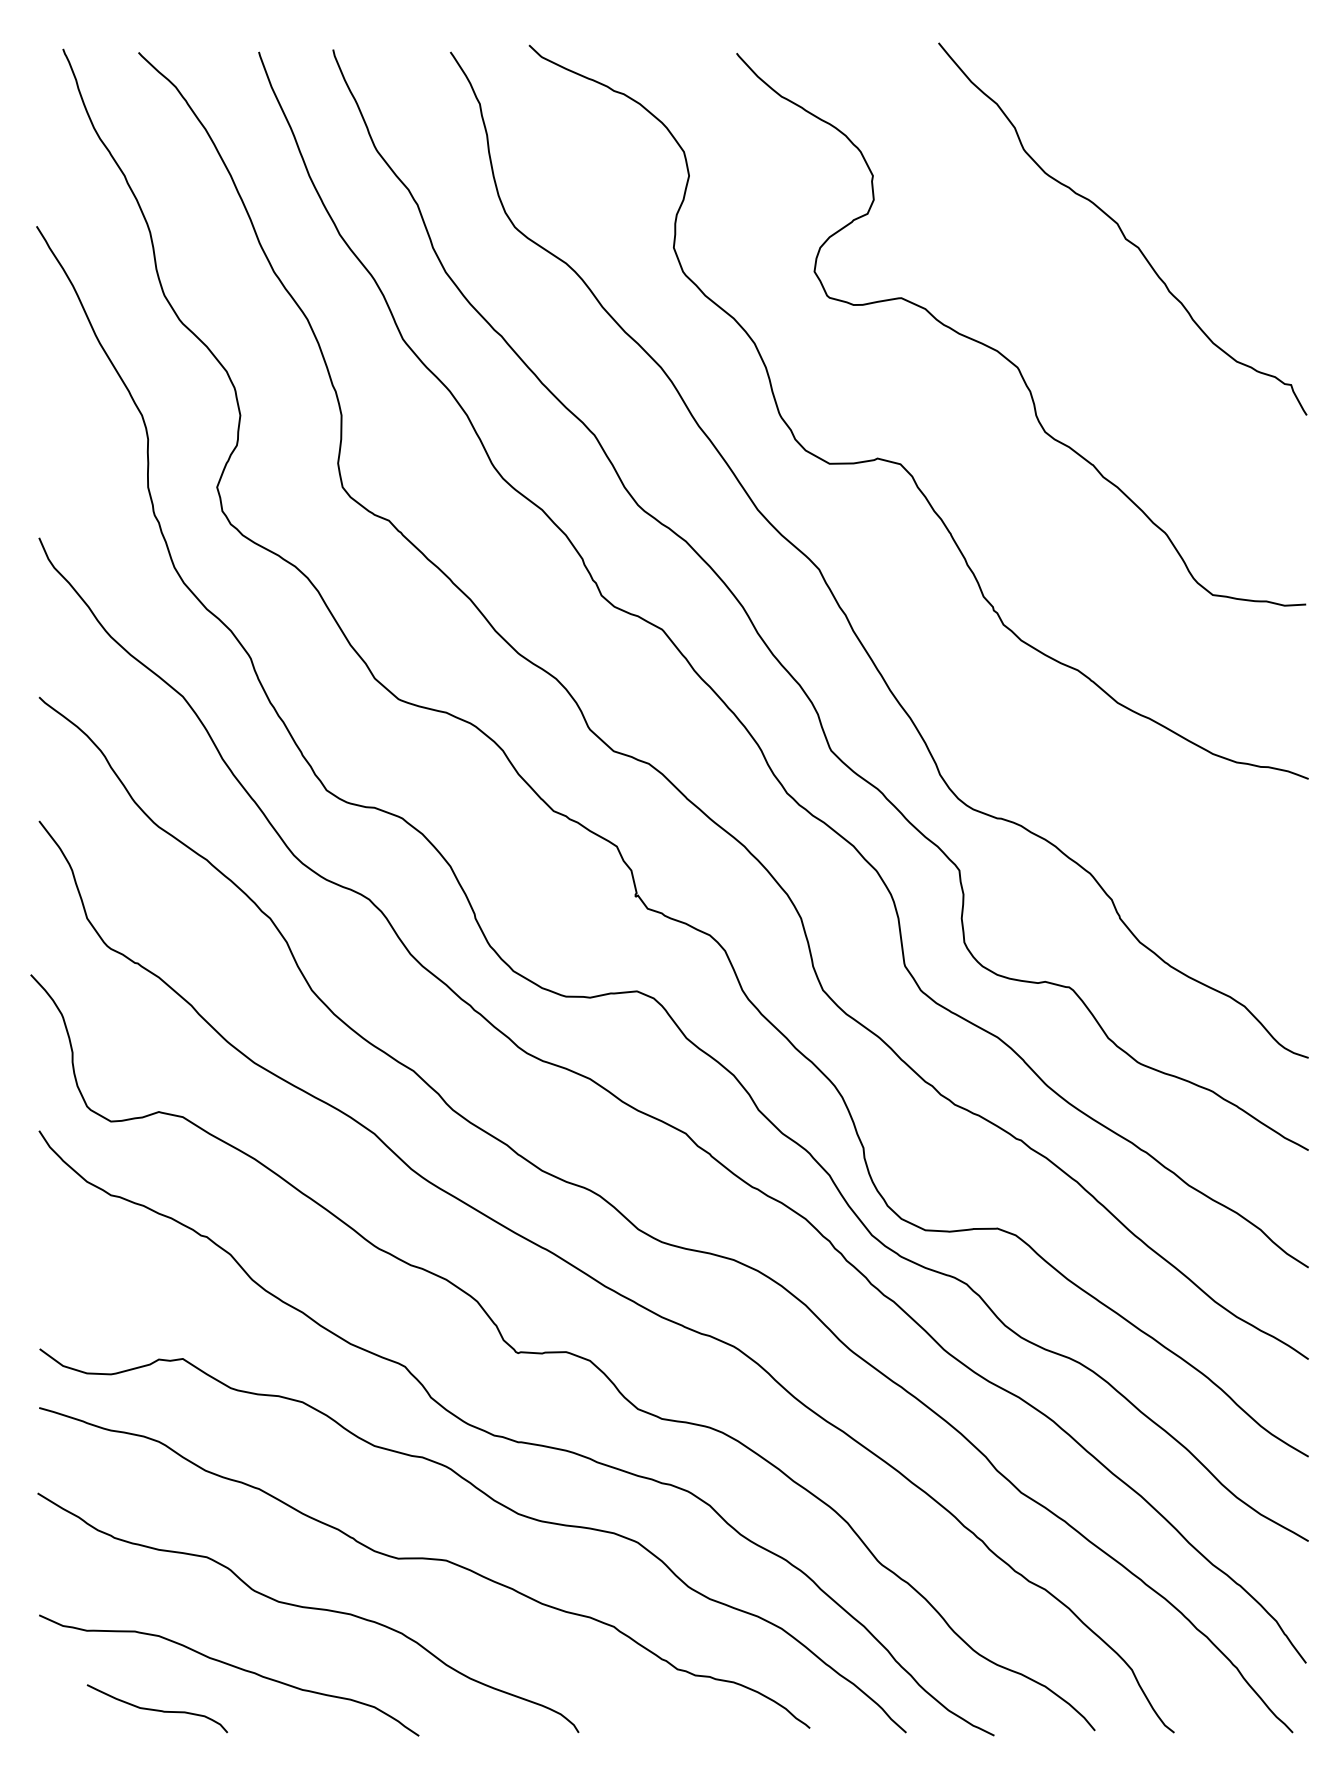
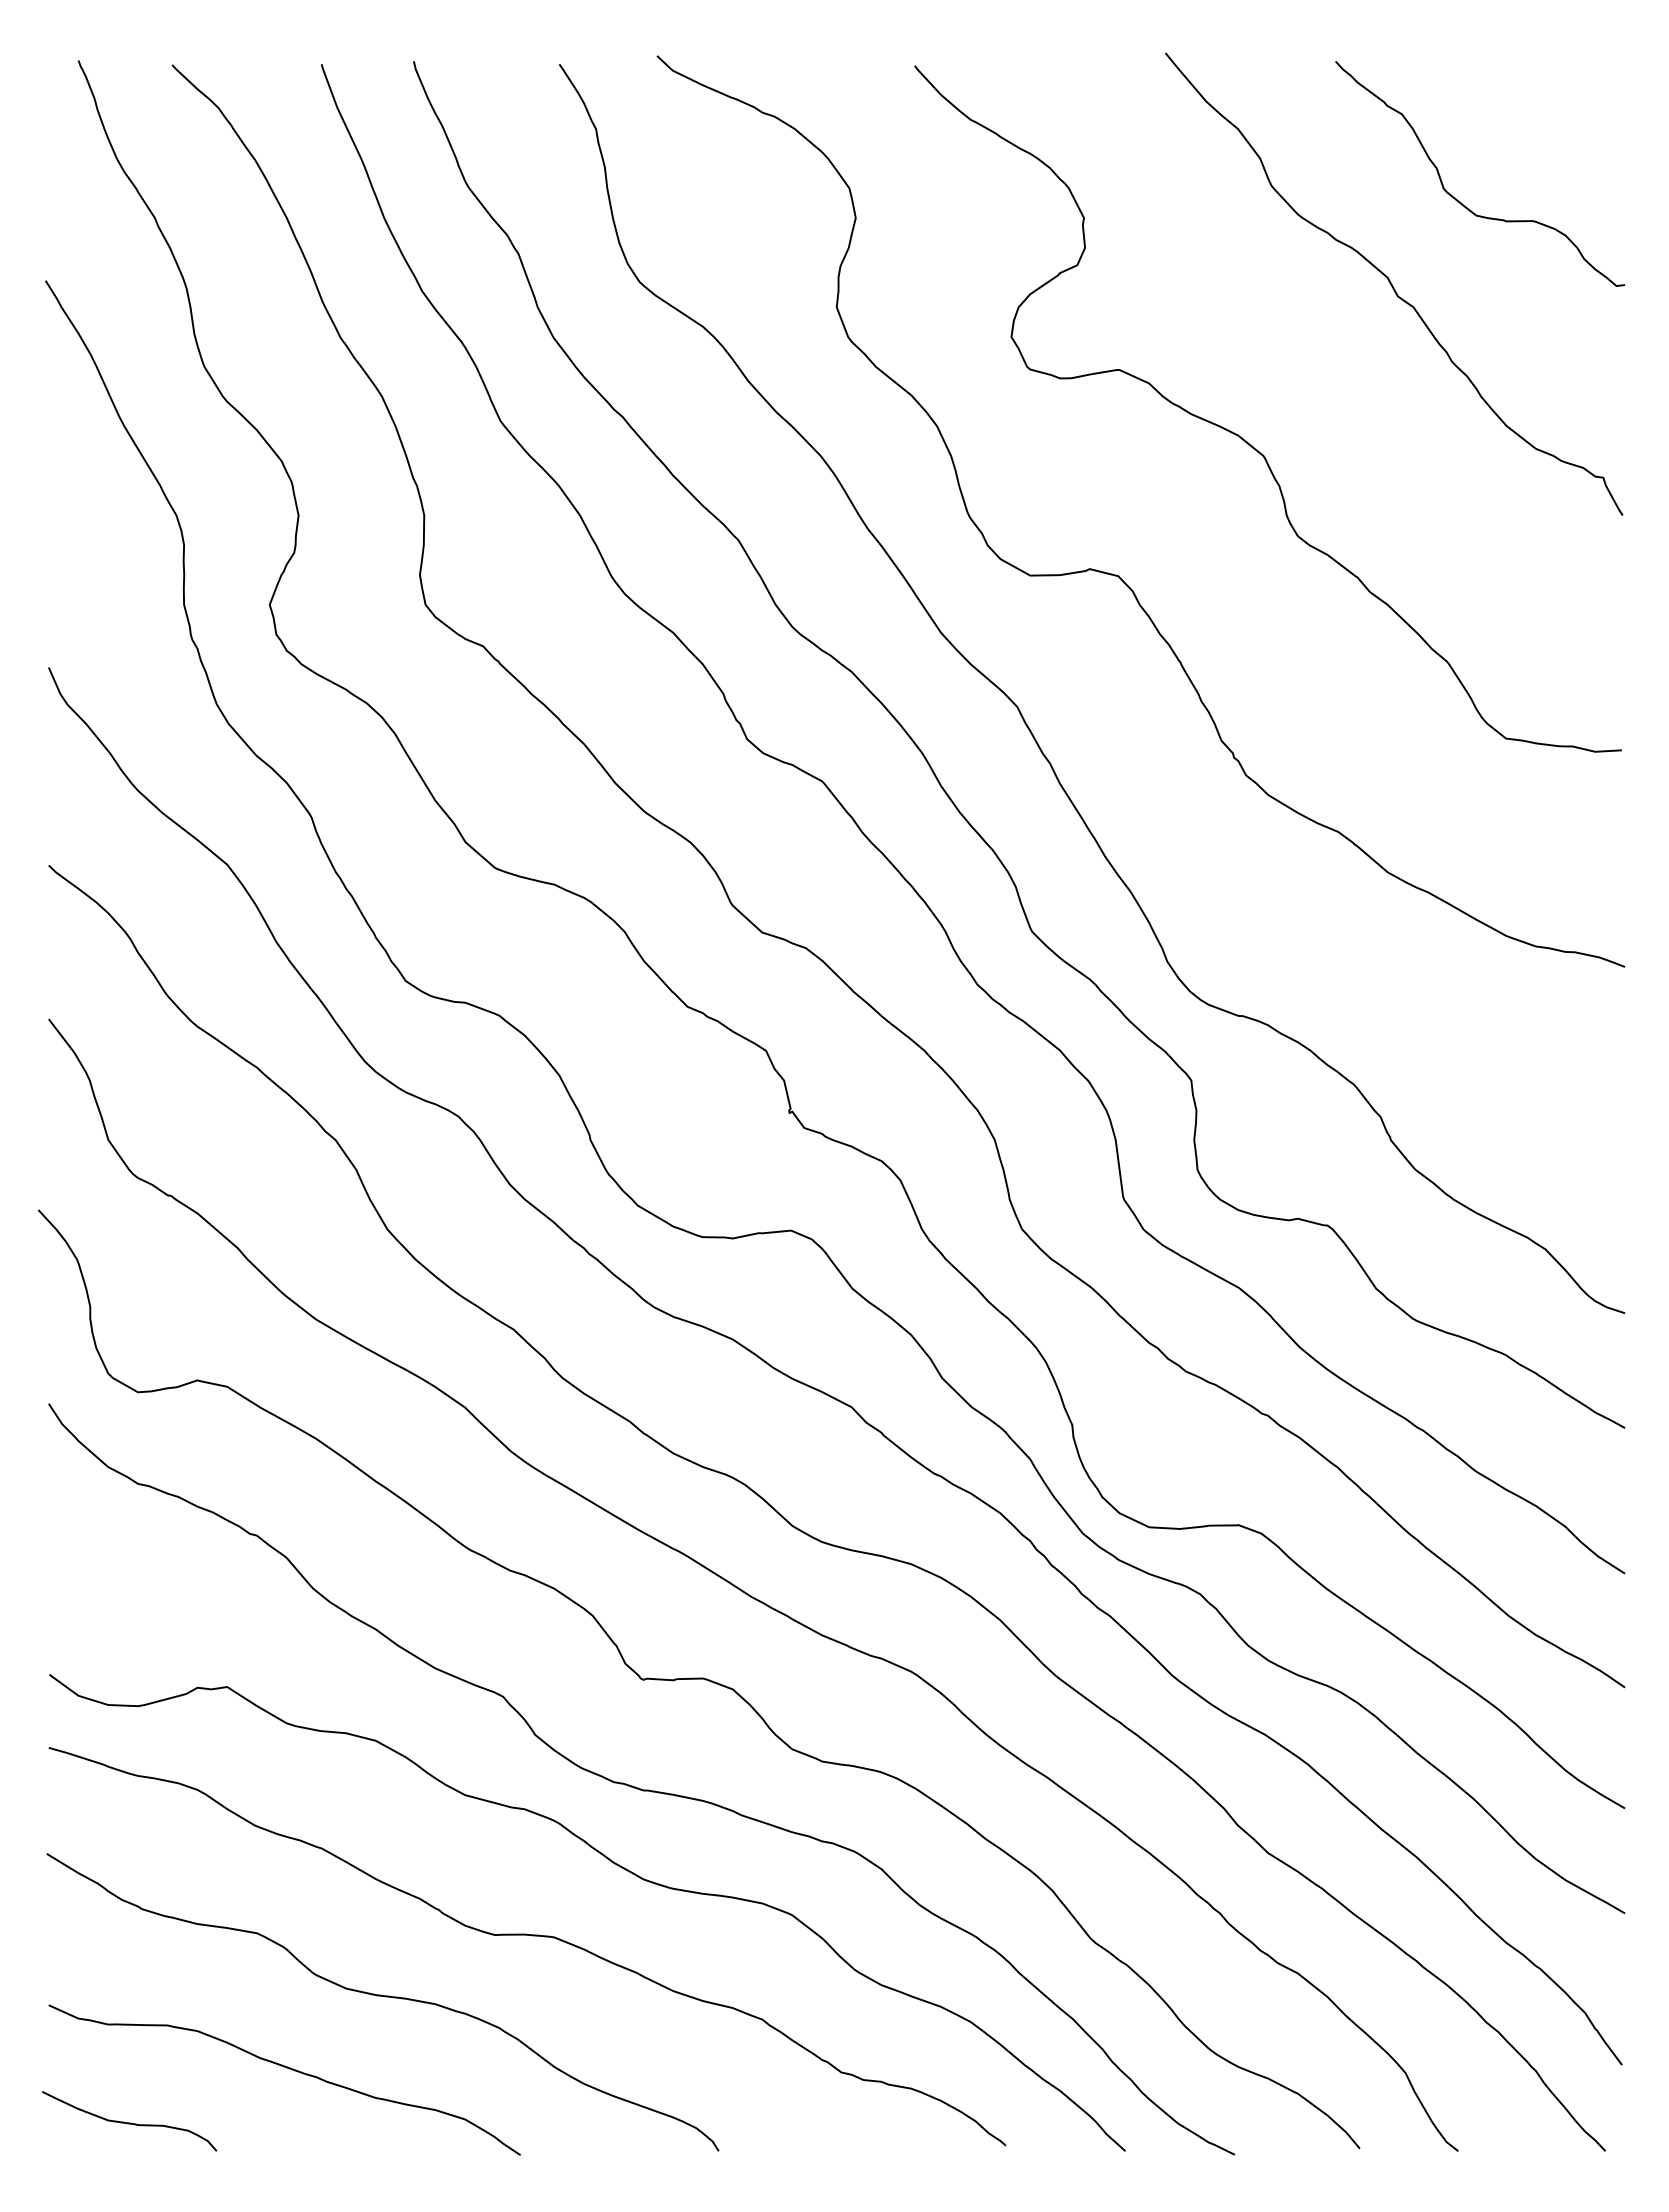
curve: (1176, 162) -> (1460, 201), added
curve: (157, 1709) -> (129, 2122), moved

